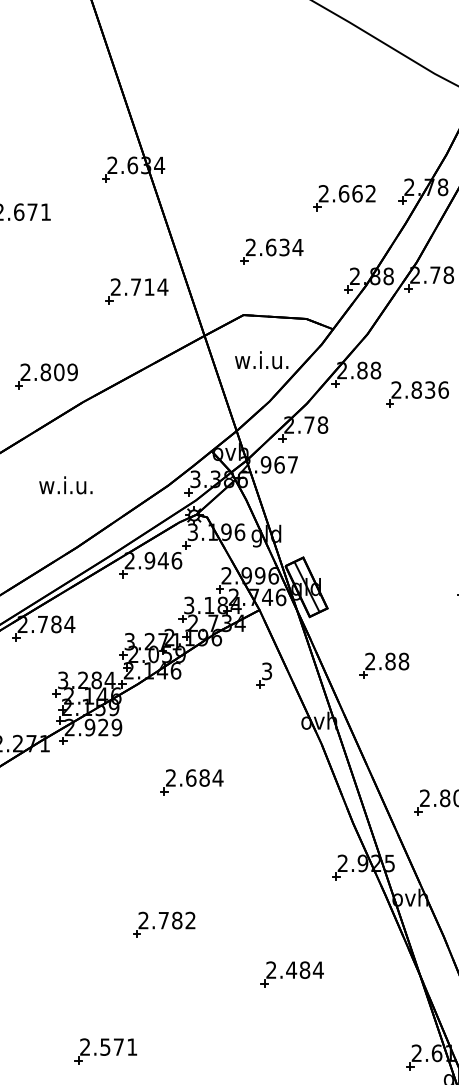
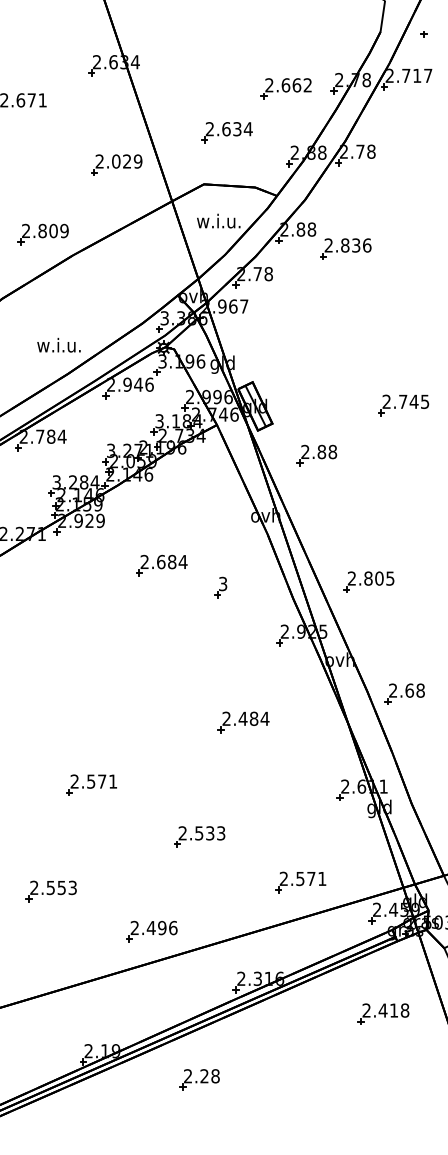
text: (149, 287) -> (127, 161), 2.714 -> 2.029
text: (65, 484) -> (58, 344), moved
part: (383, 665) -> (316, 455), moved
part: (263, 675) -> (220, 587), moved
part: (163, 924) -> (138, 681), removed

